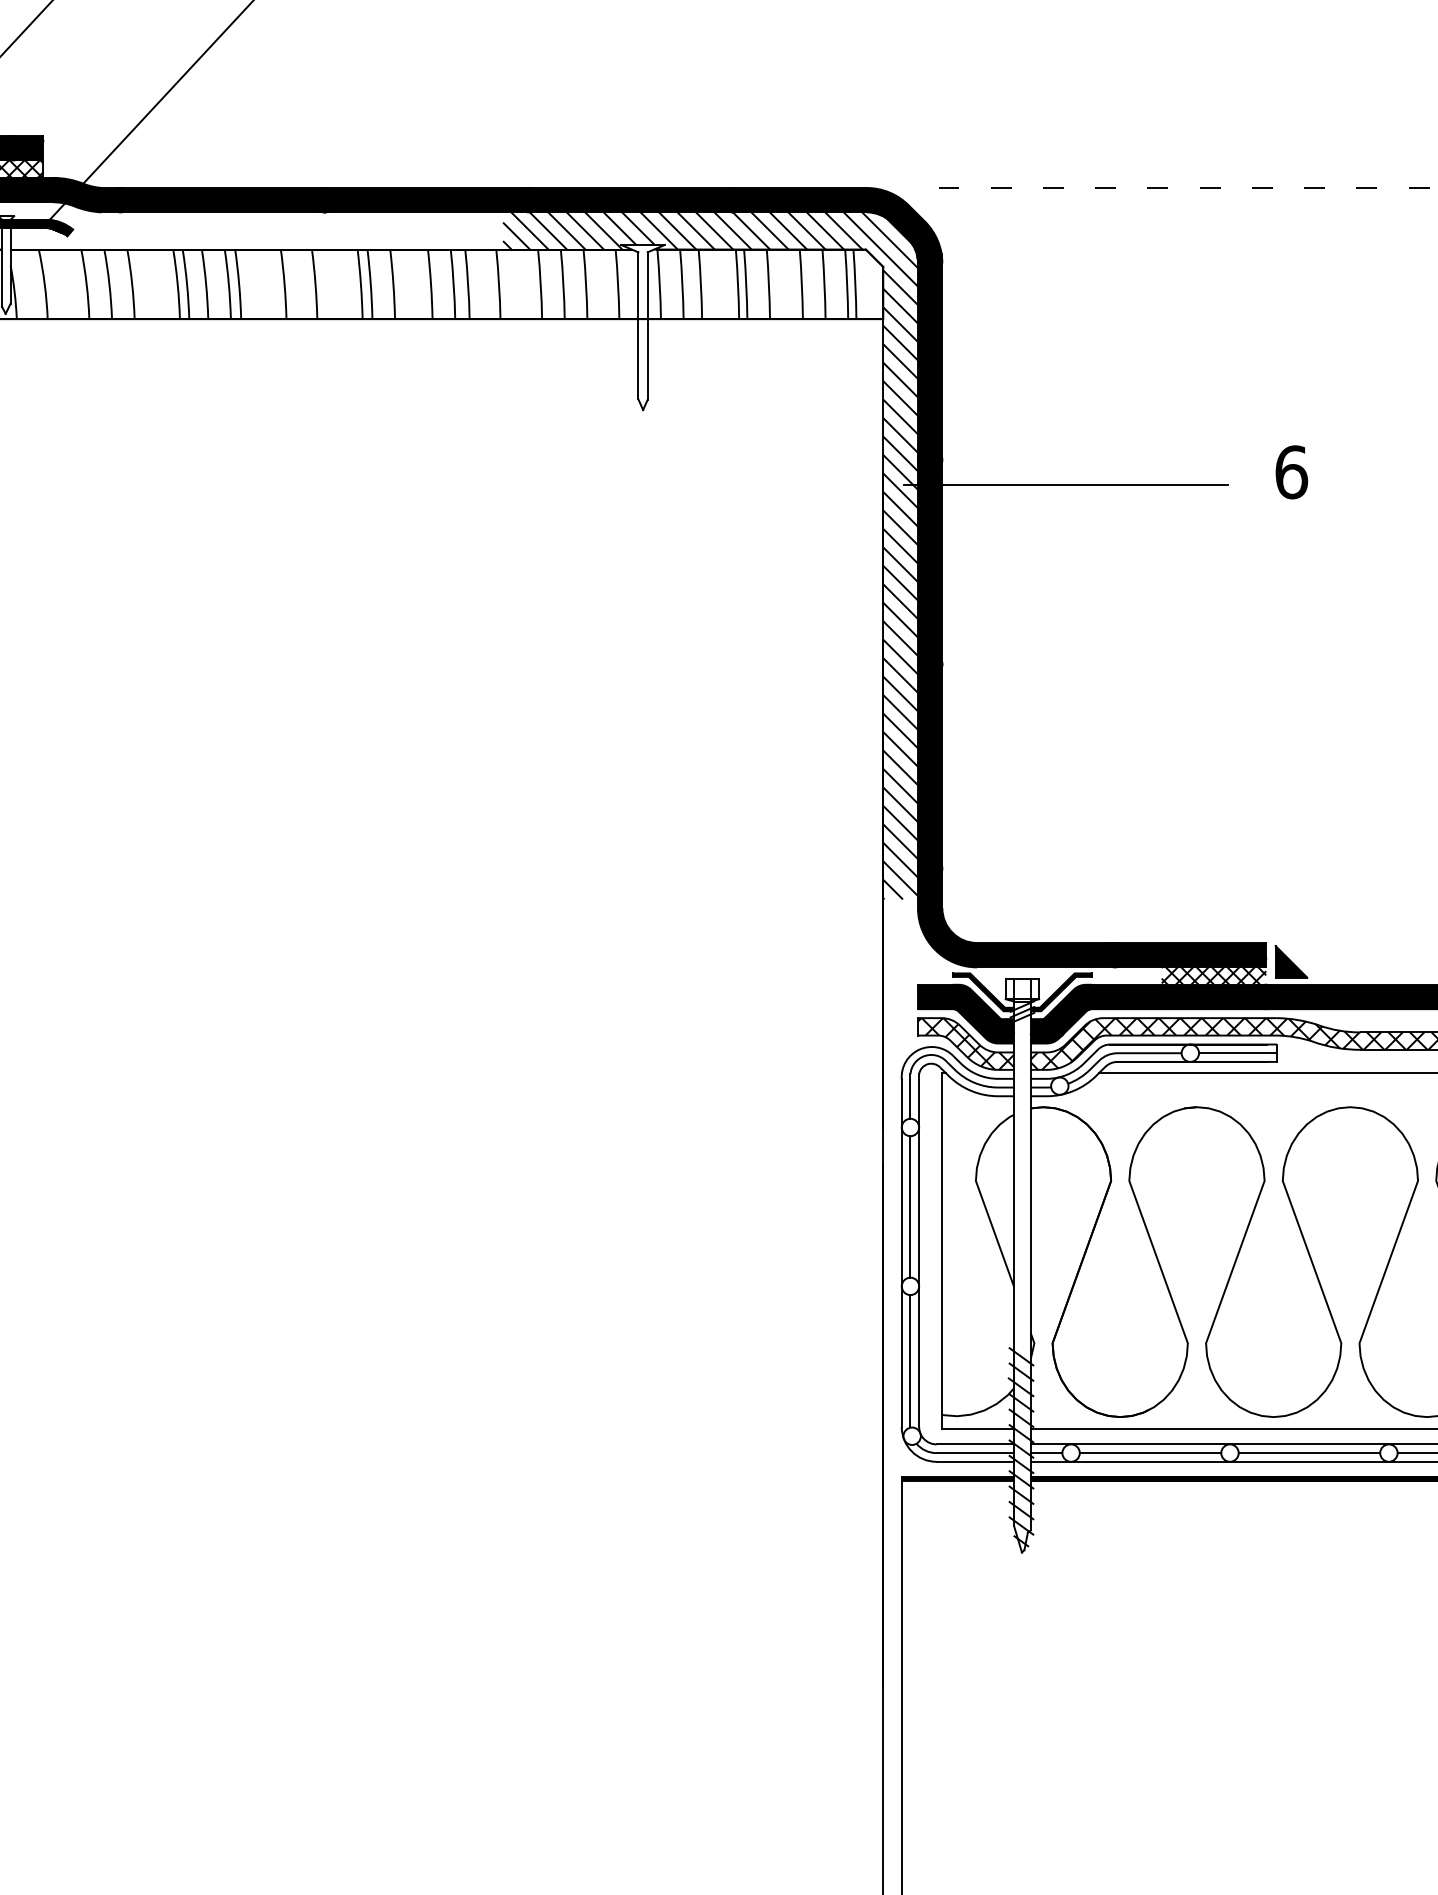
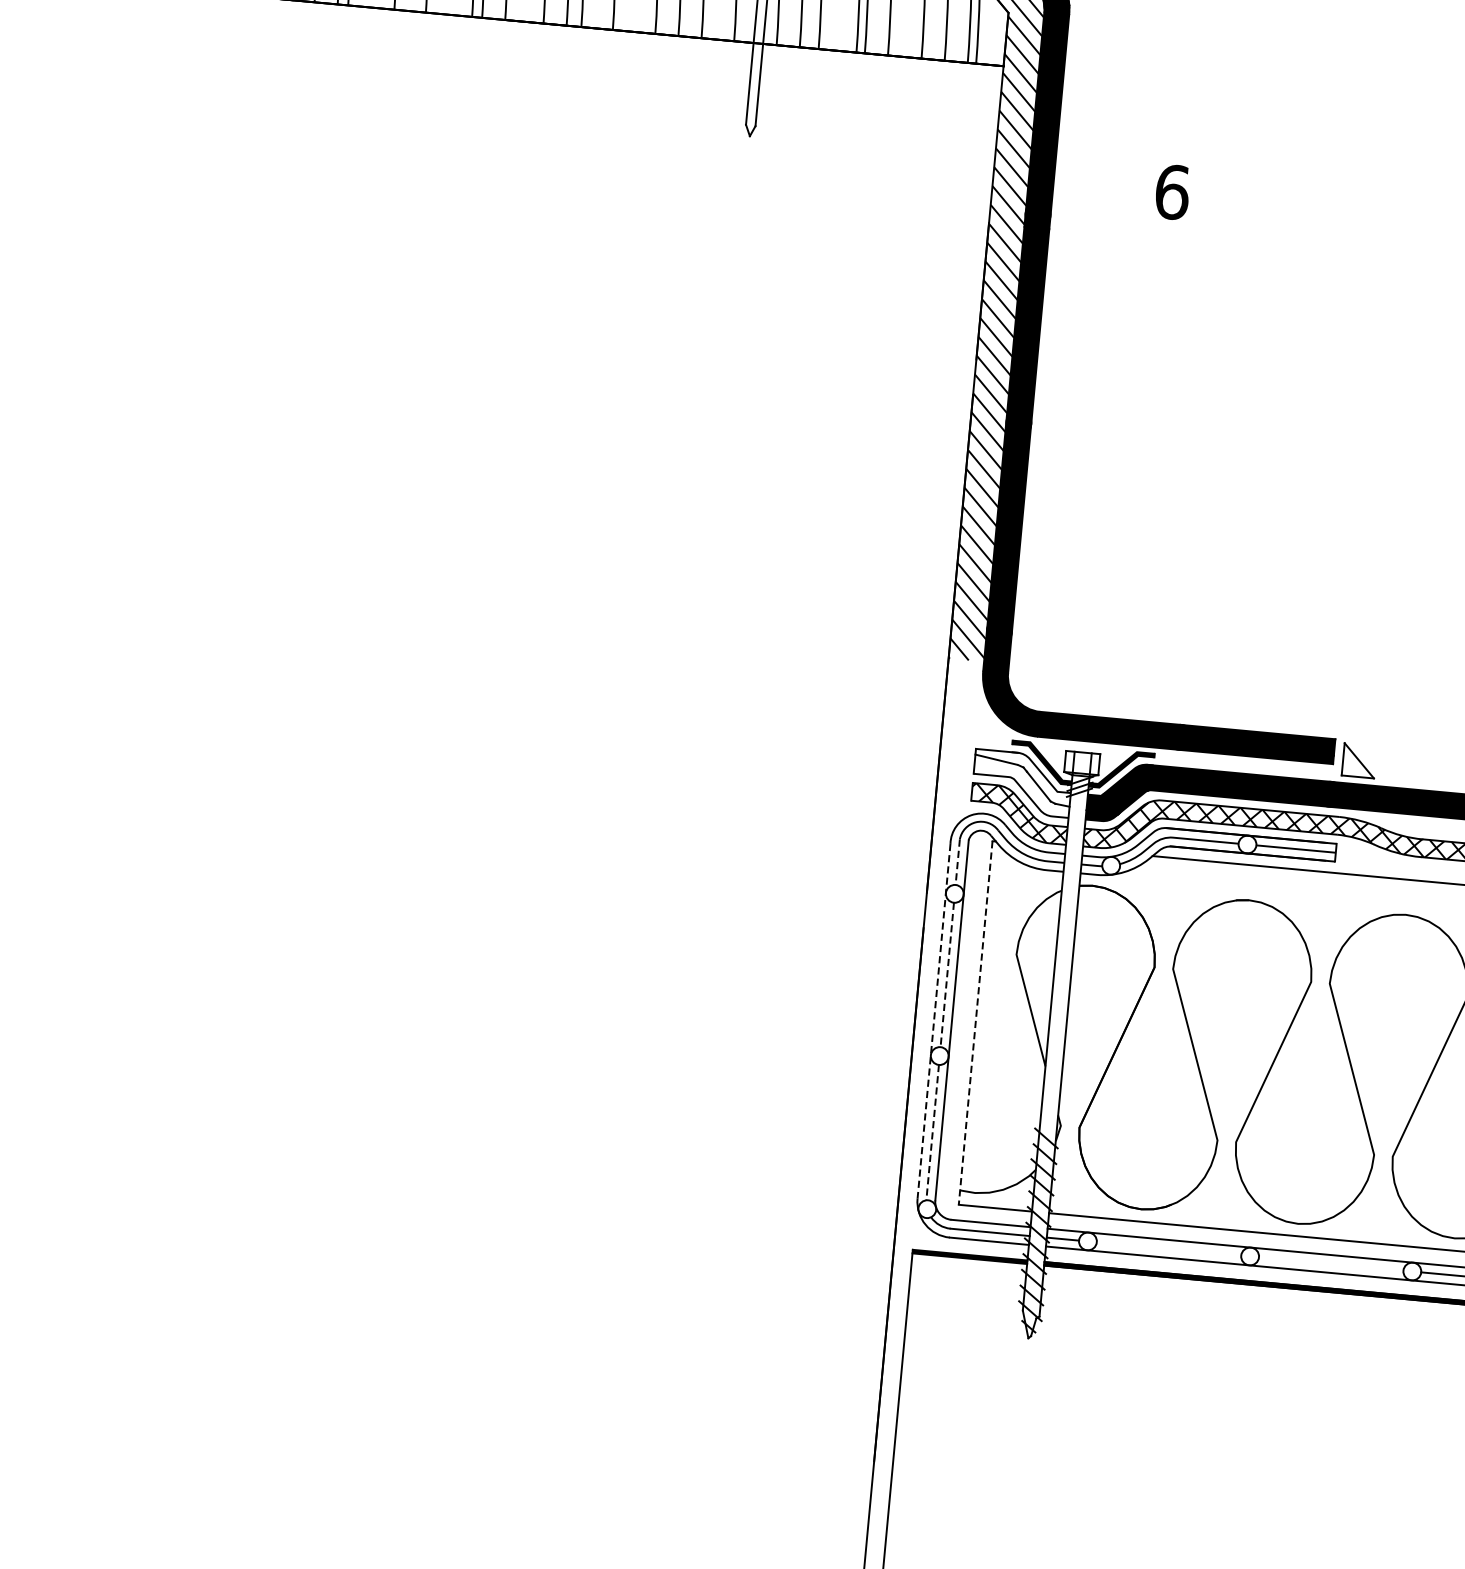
text: (1291, 472) -> (1172, 192), moved
line: (1066, 484) -> (1174, 252), removed
fill: (1291, 961) -> (1359, 760), removed
hatch: (1213, 975) -> (1278, 767), removed
fill: (965, 1013) -> (1021, 782), removed
line: (910, 1097) -> (957, 863), solid -> dashed
line: (910, 1206) -> (947, 974), solid -> dashed
line: (942, 1251) -> (975, 1023), solid -> dashed
line: (901, 1253) -> (933, 1021), solid -> dashed
line: (910, 1361) -> (932, 1132), solid -> dashed
line: (1150, 1453) -> (1168, 1249), removed
line: (1309, 1453) -> (1331, 1264), removed

